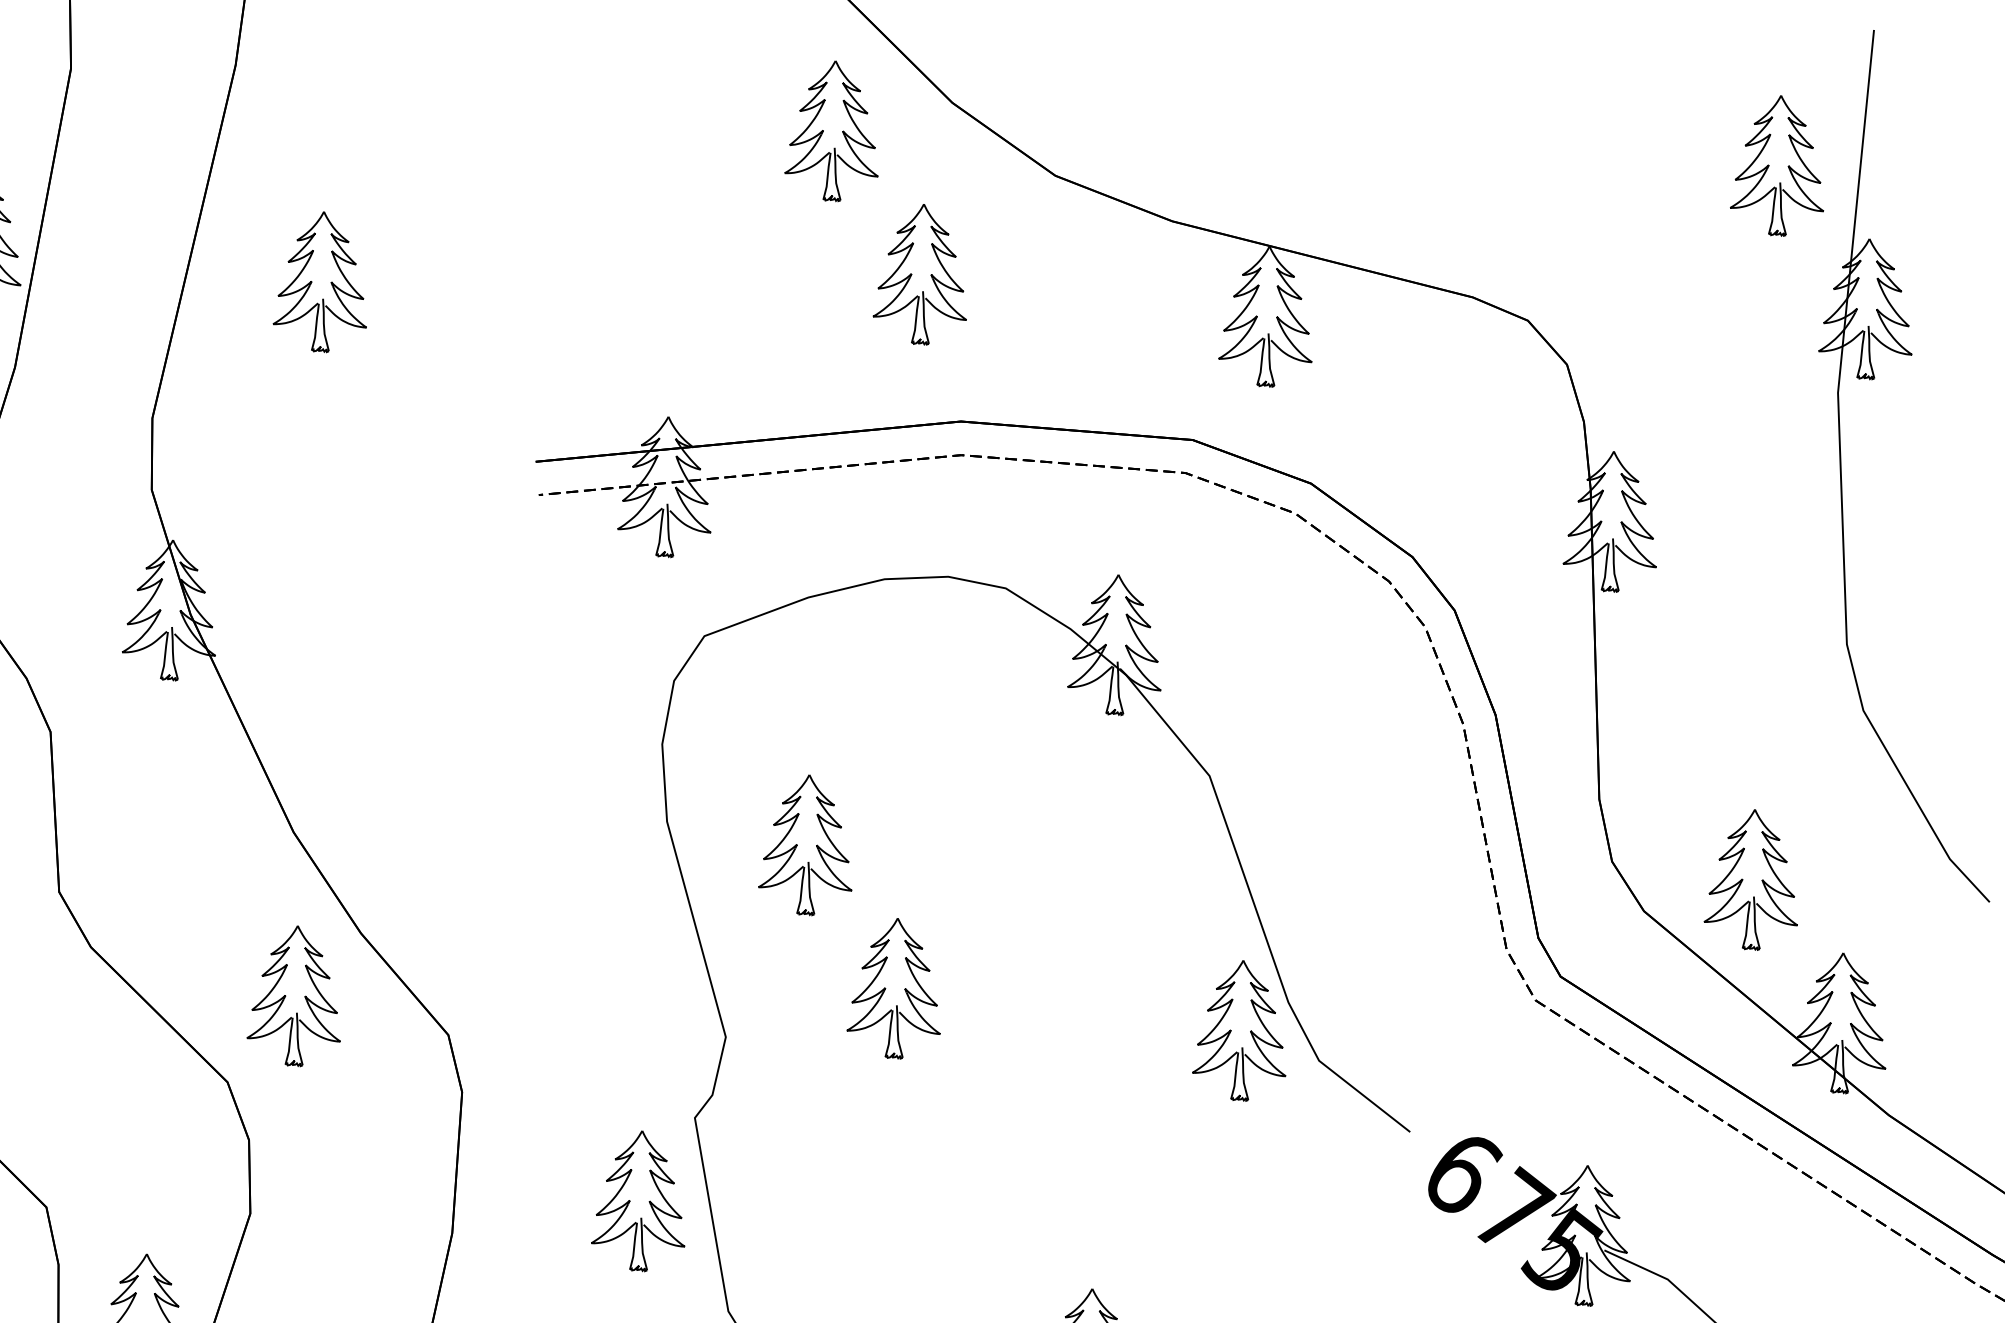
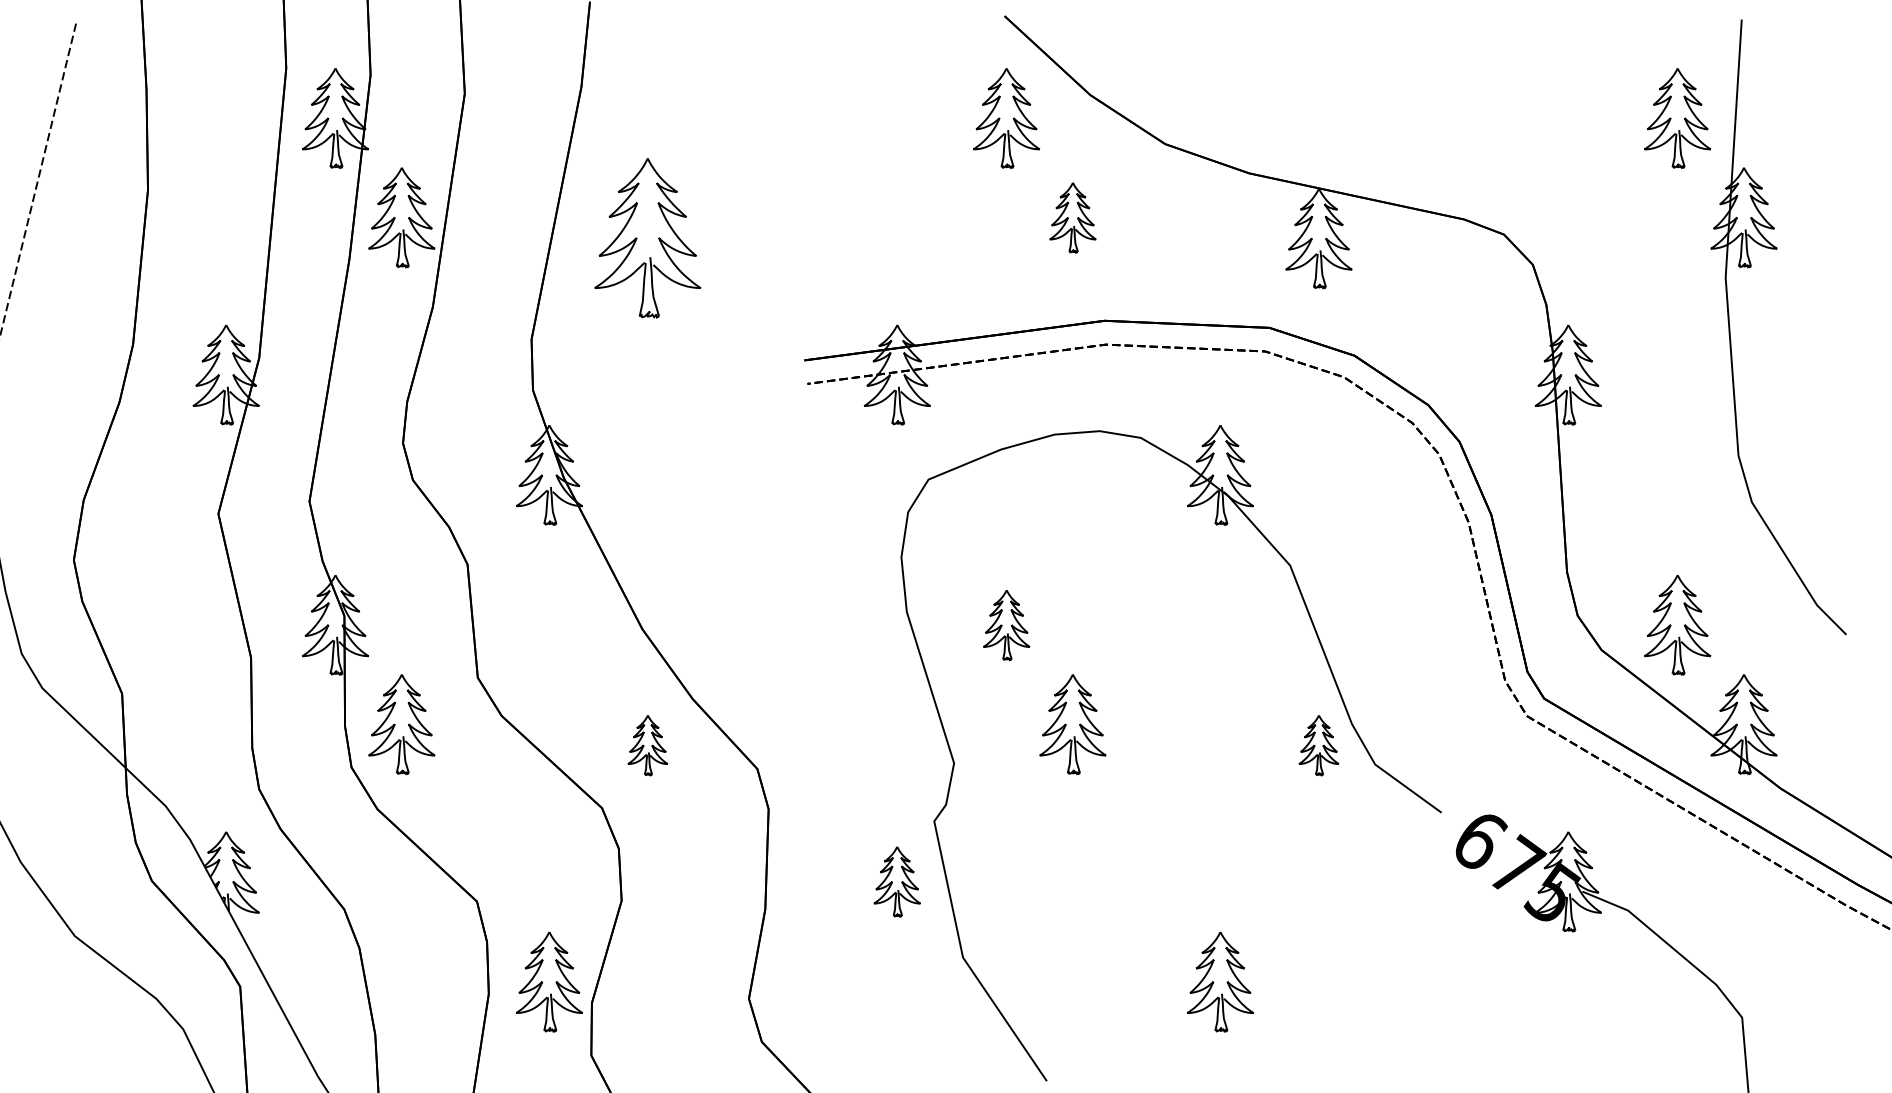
part: (920, 274) -> (1072, 217), size x0.7
part: (320, 281) -> (647, 238), size x1.6
part: (806, 845) -> (1006, 625), size x0.7
part: (294, 996) -> (647, 745), size x0.6
part: (1240, 1030) -> (1318, 745), size x0.6
part: (638, 1200) -> (896, 881), size x0.7

